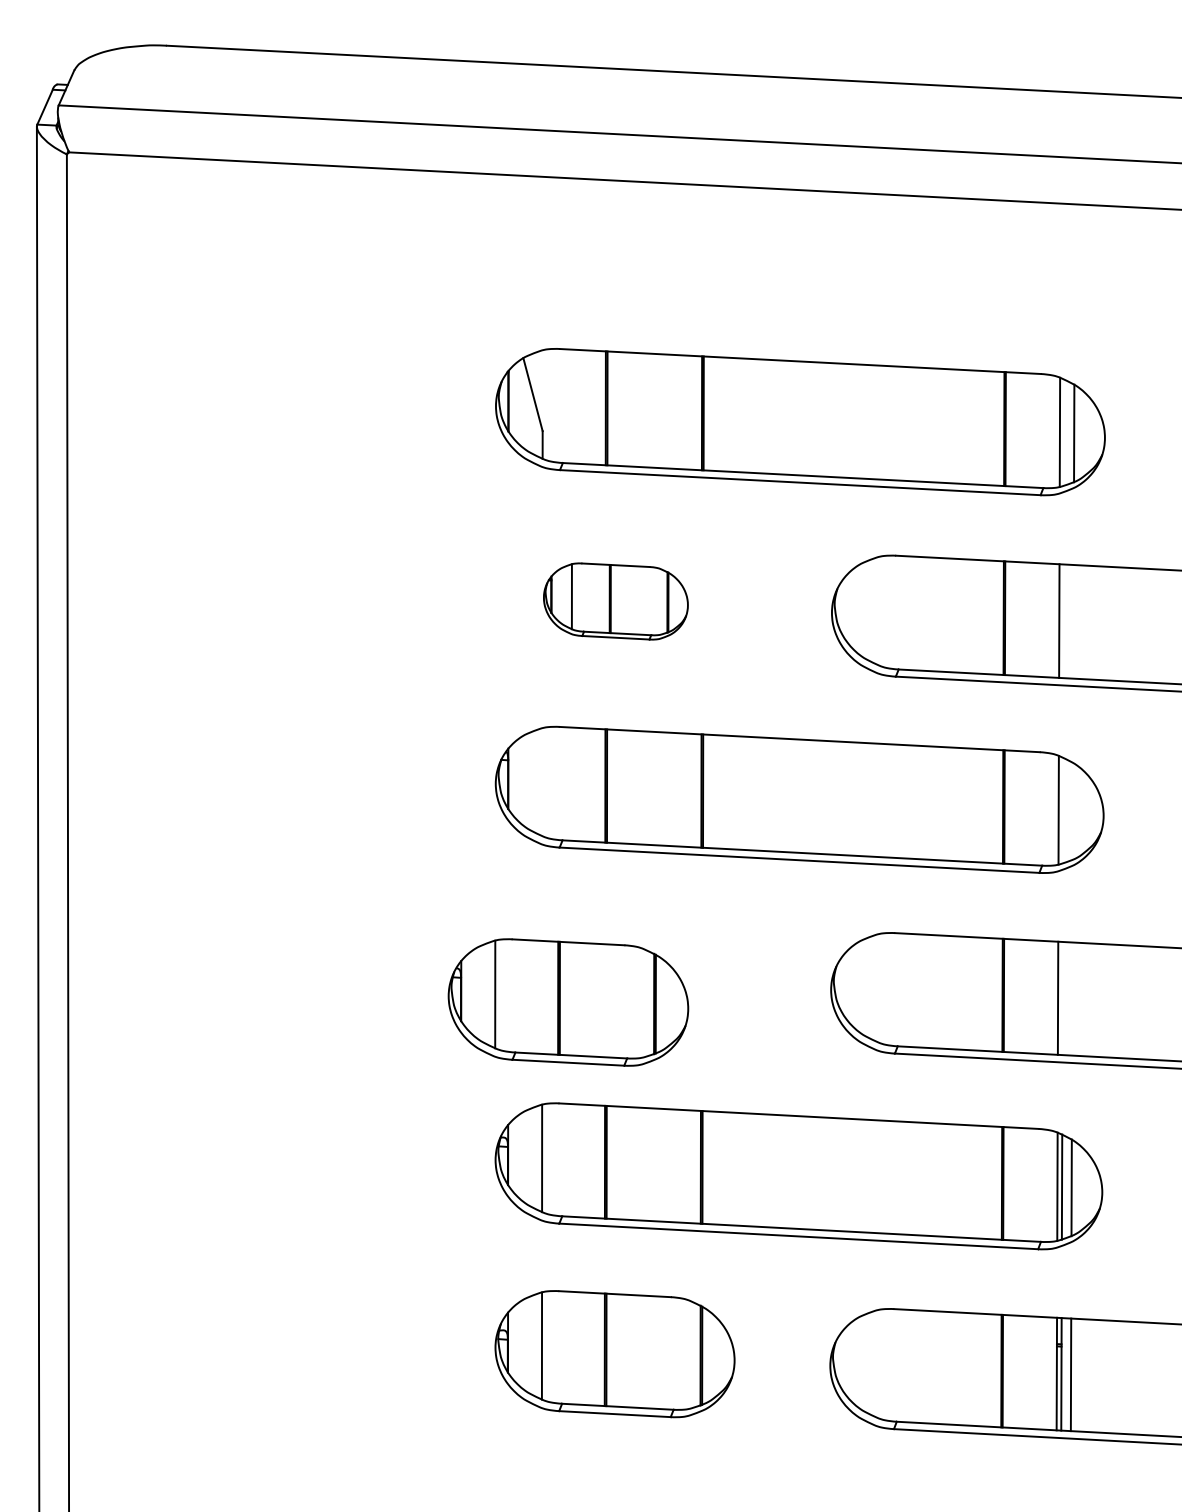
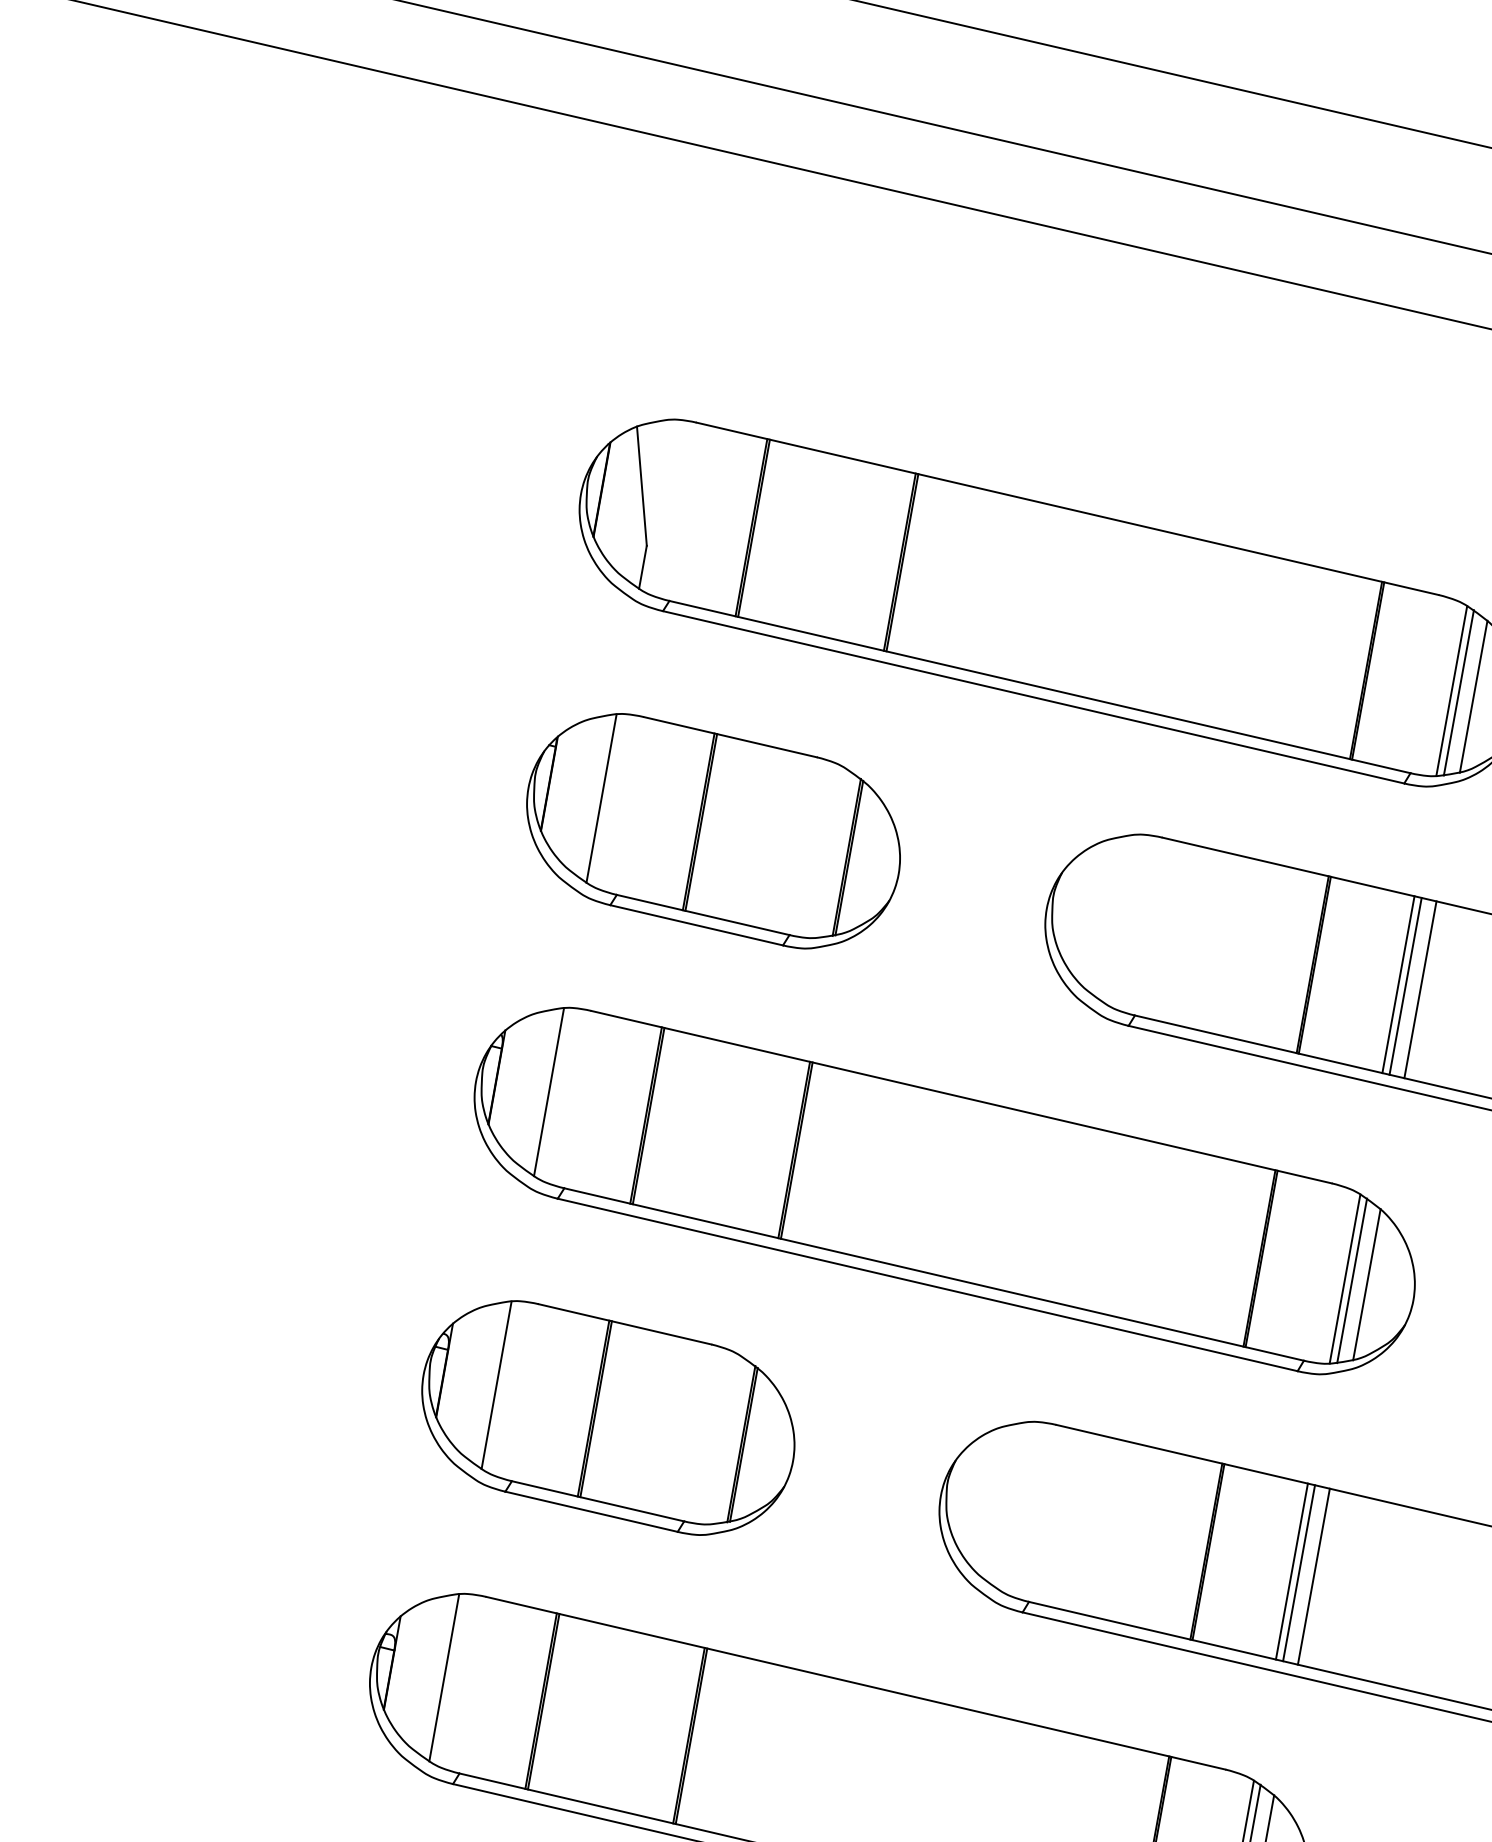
line: (1064, 432) -> (1458, 692), added
part: (615, 601) -> (712, 831), size x1.67
line: (1063, 621) -> (1404, 986), added
line: (1073, 621) -> (1420, 989), added
line: (542, 782) -> (549, 1092), added
line: (1063, 810) -> (1352, 1280), added
line: (1072, 810) -> (1366, 1283), added
line: (1062, 998) -> (1298, 1573), added
line: (1072, 998) -> (1314, 1575), added
part: (568, 1002) -> (608, 1418), moved

